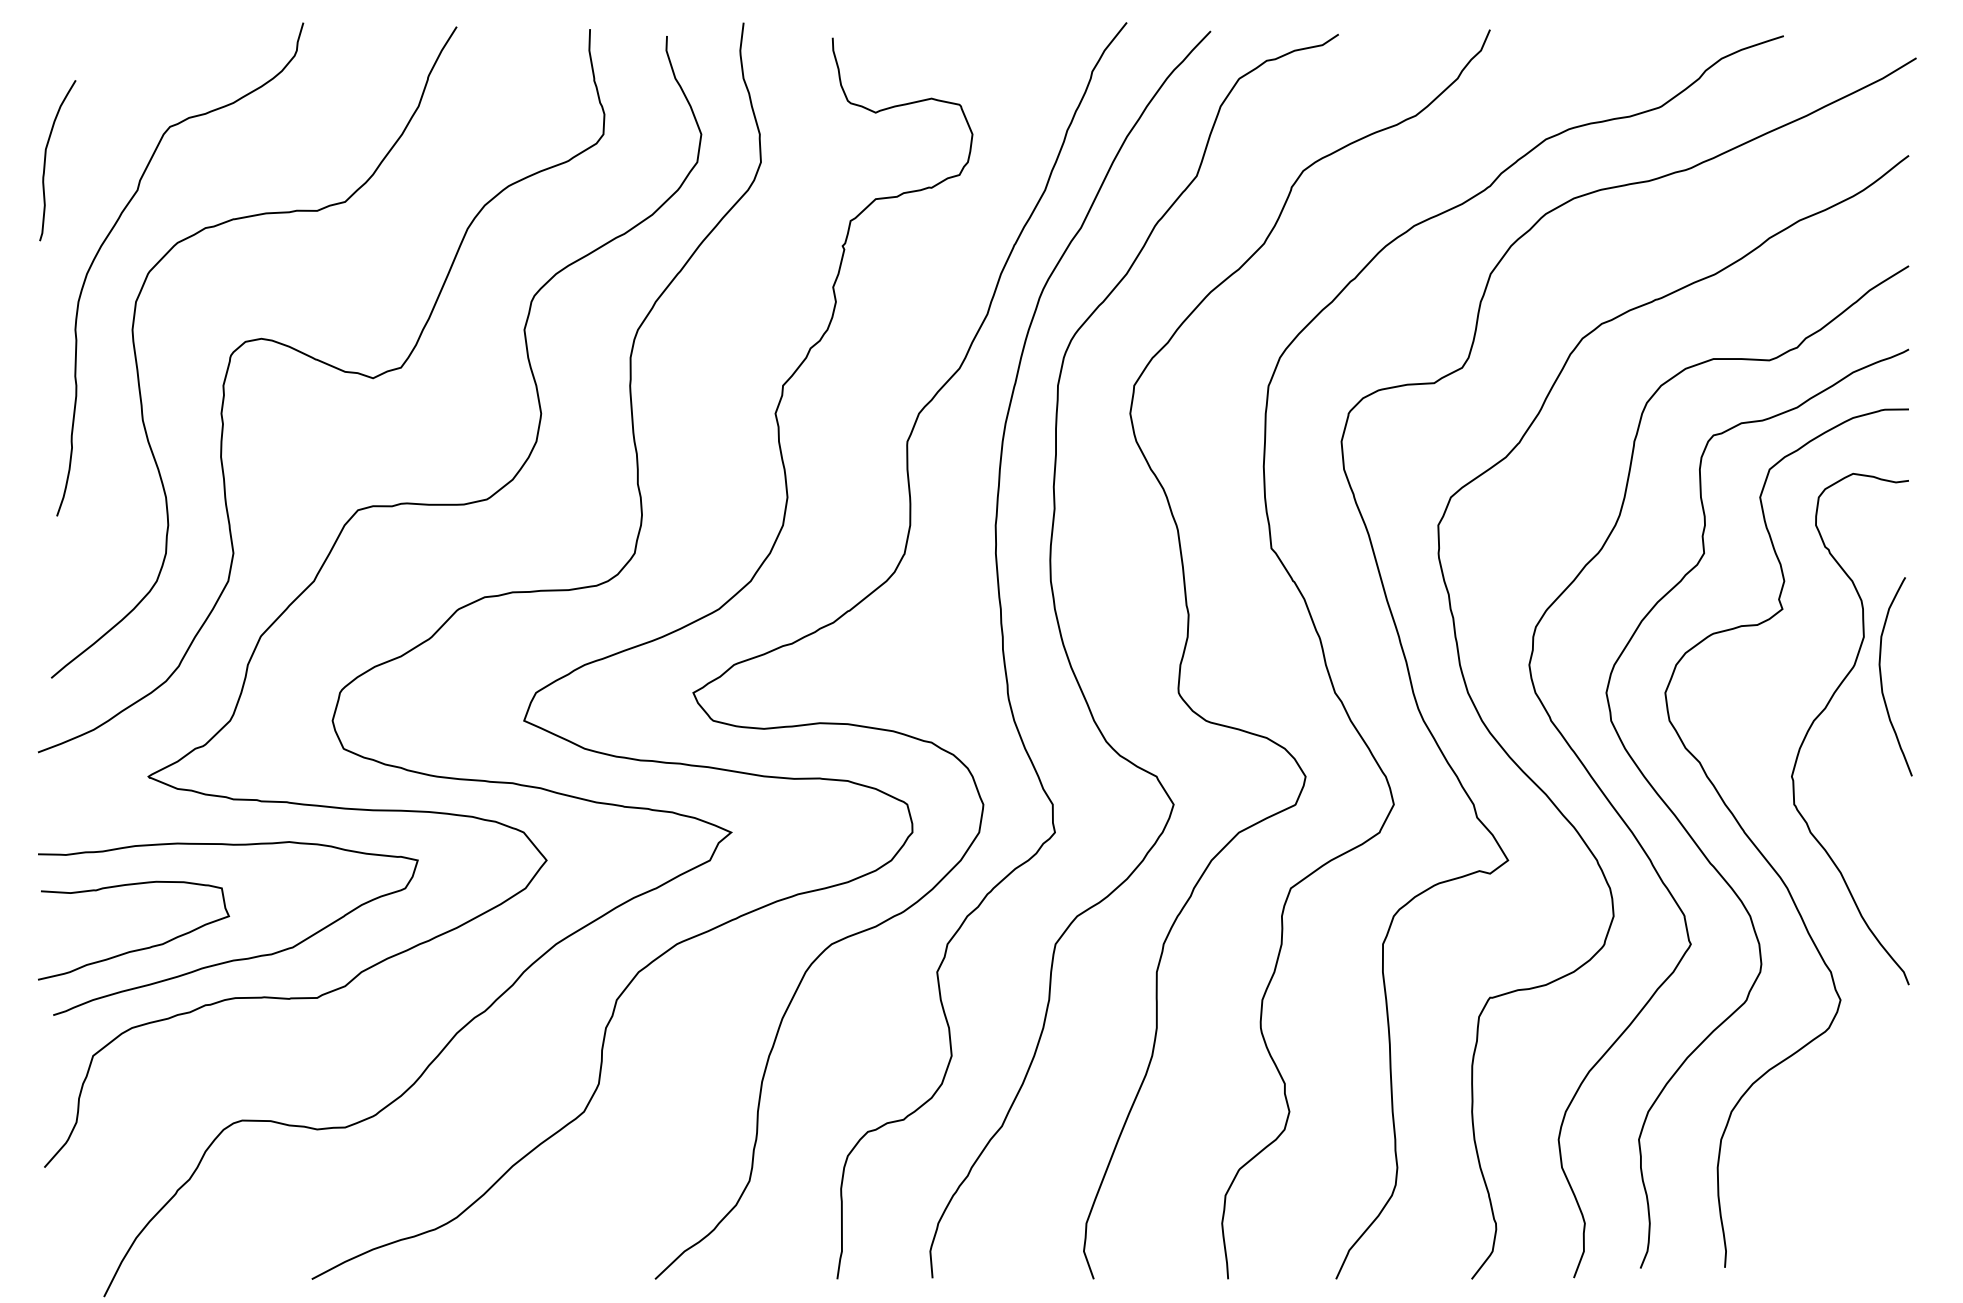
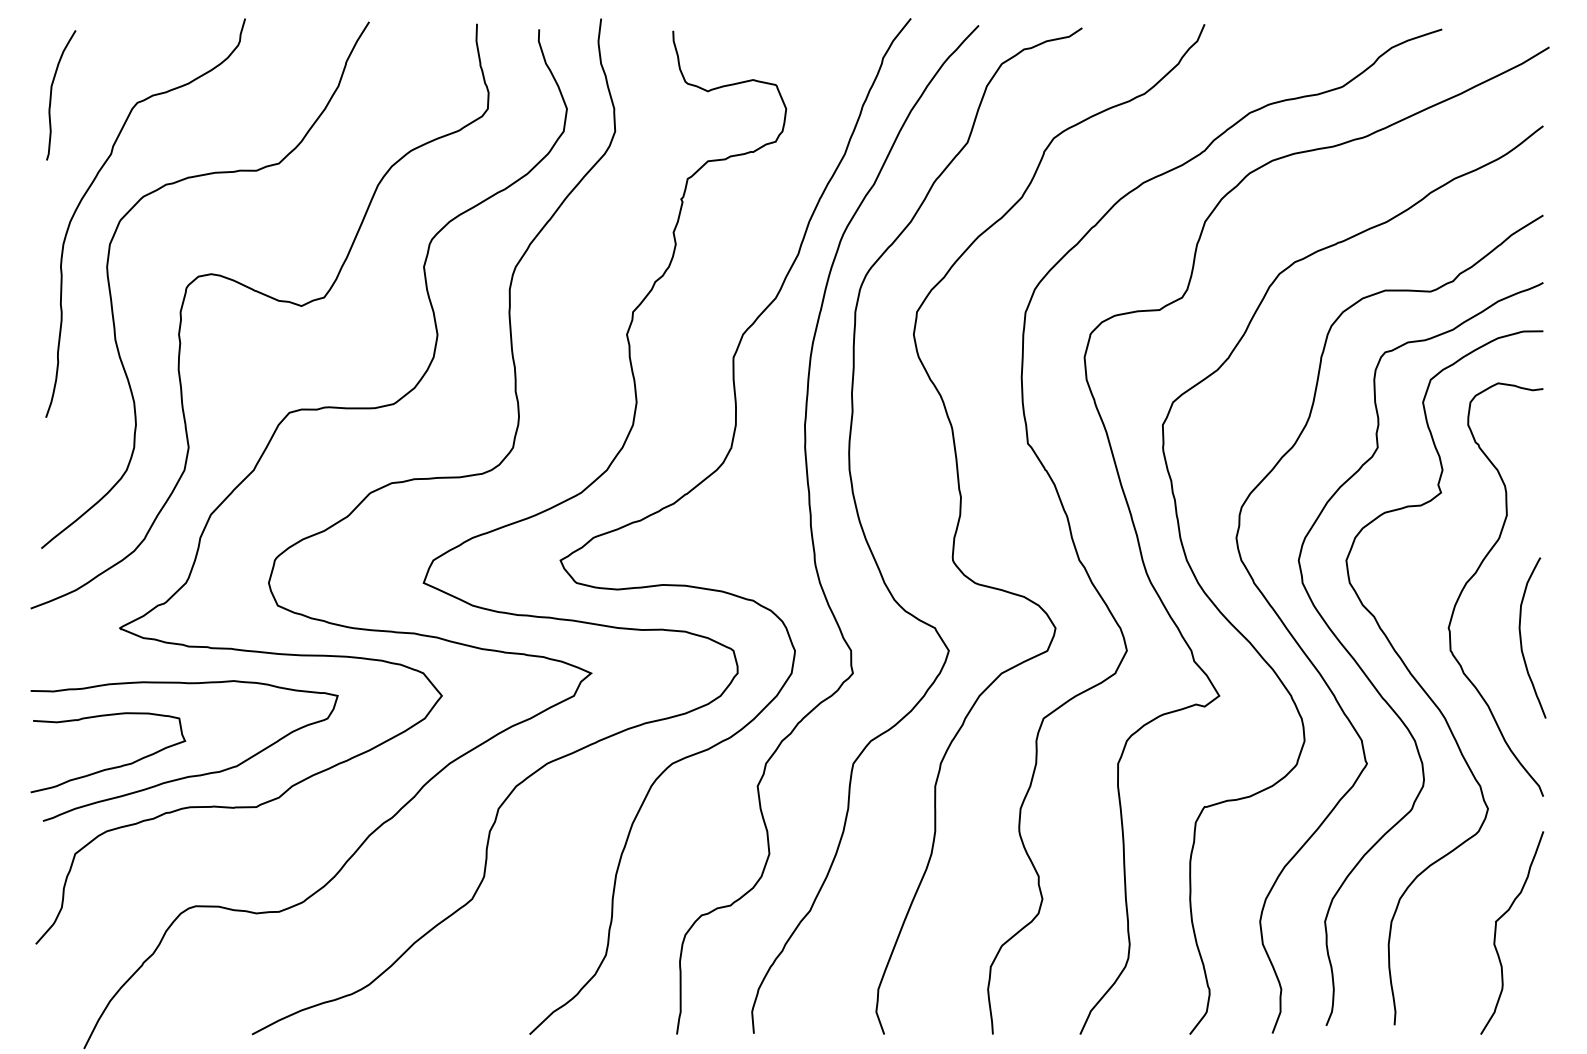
curve: (46, 157) -> (52, 92), moved
curve: (1882, 681) -> (1521, 641), moved
curve: (1850, 1153) -> (1496, 932), added

